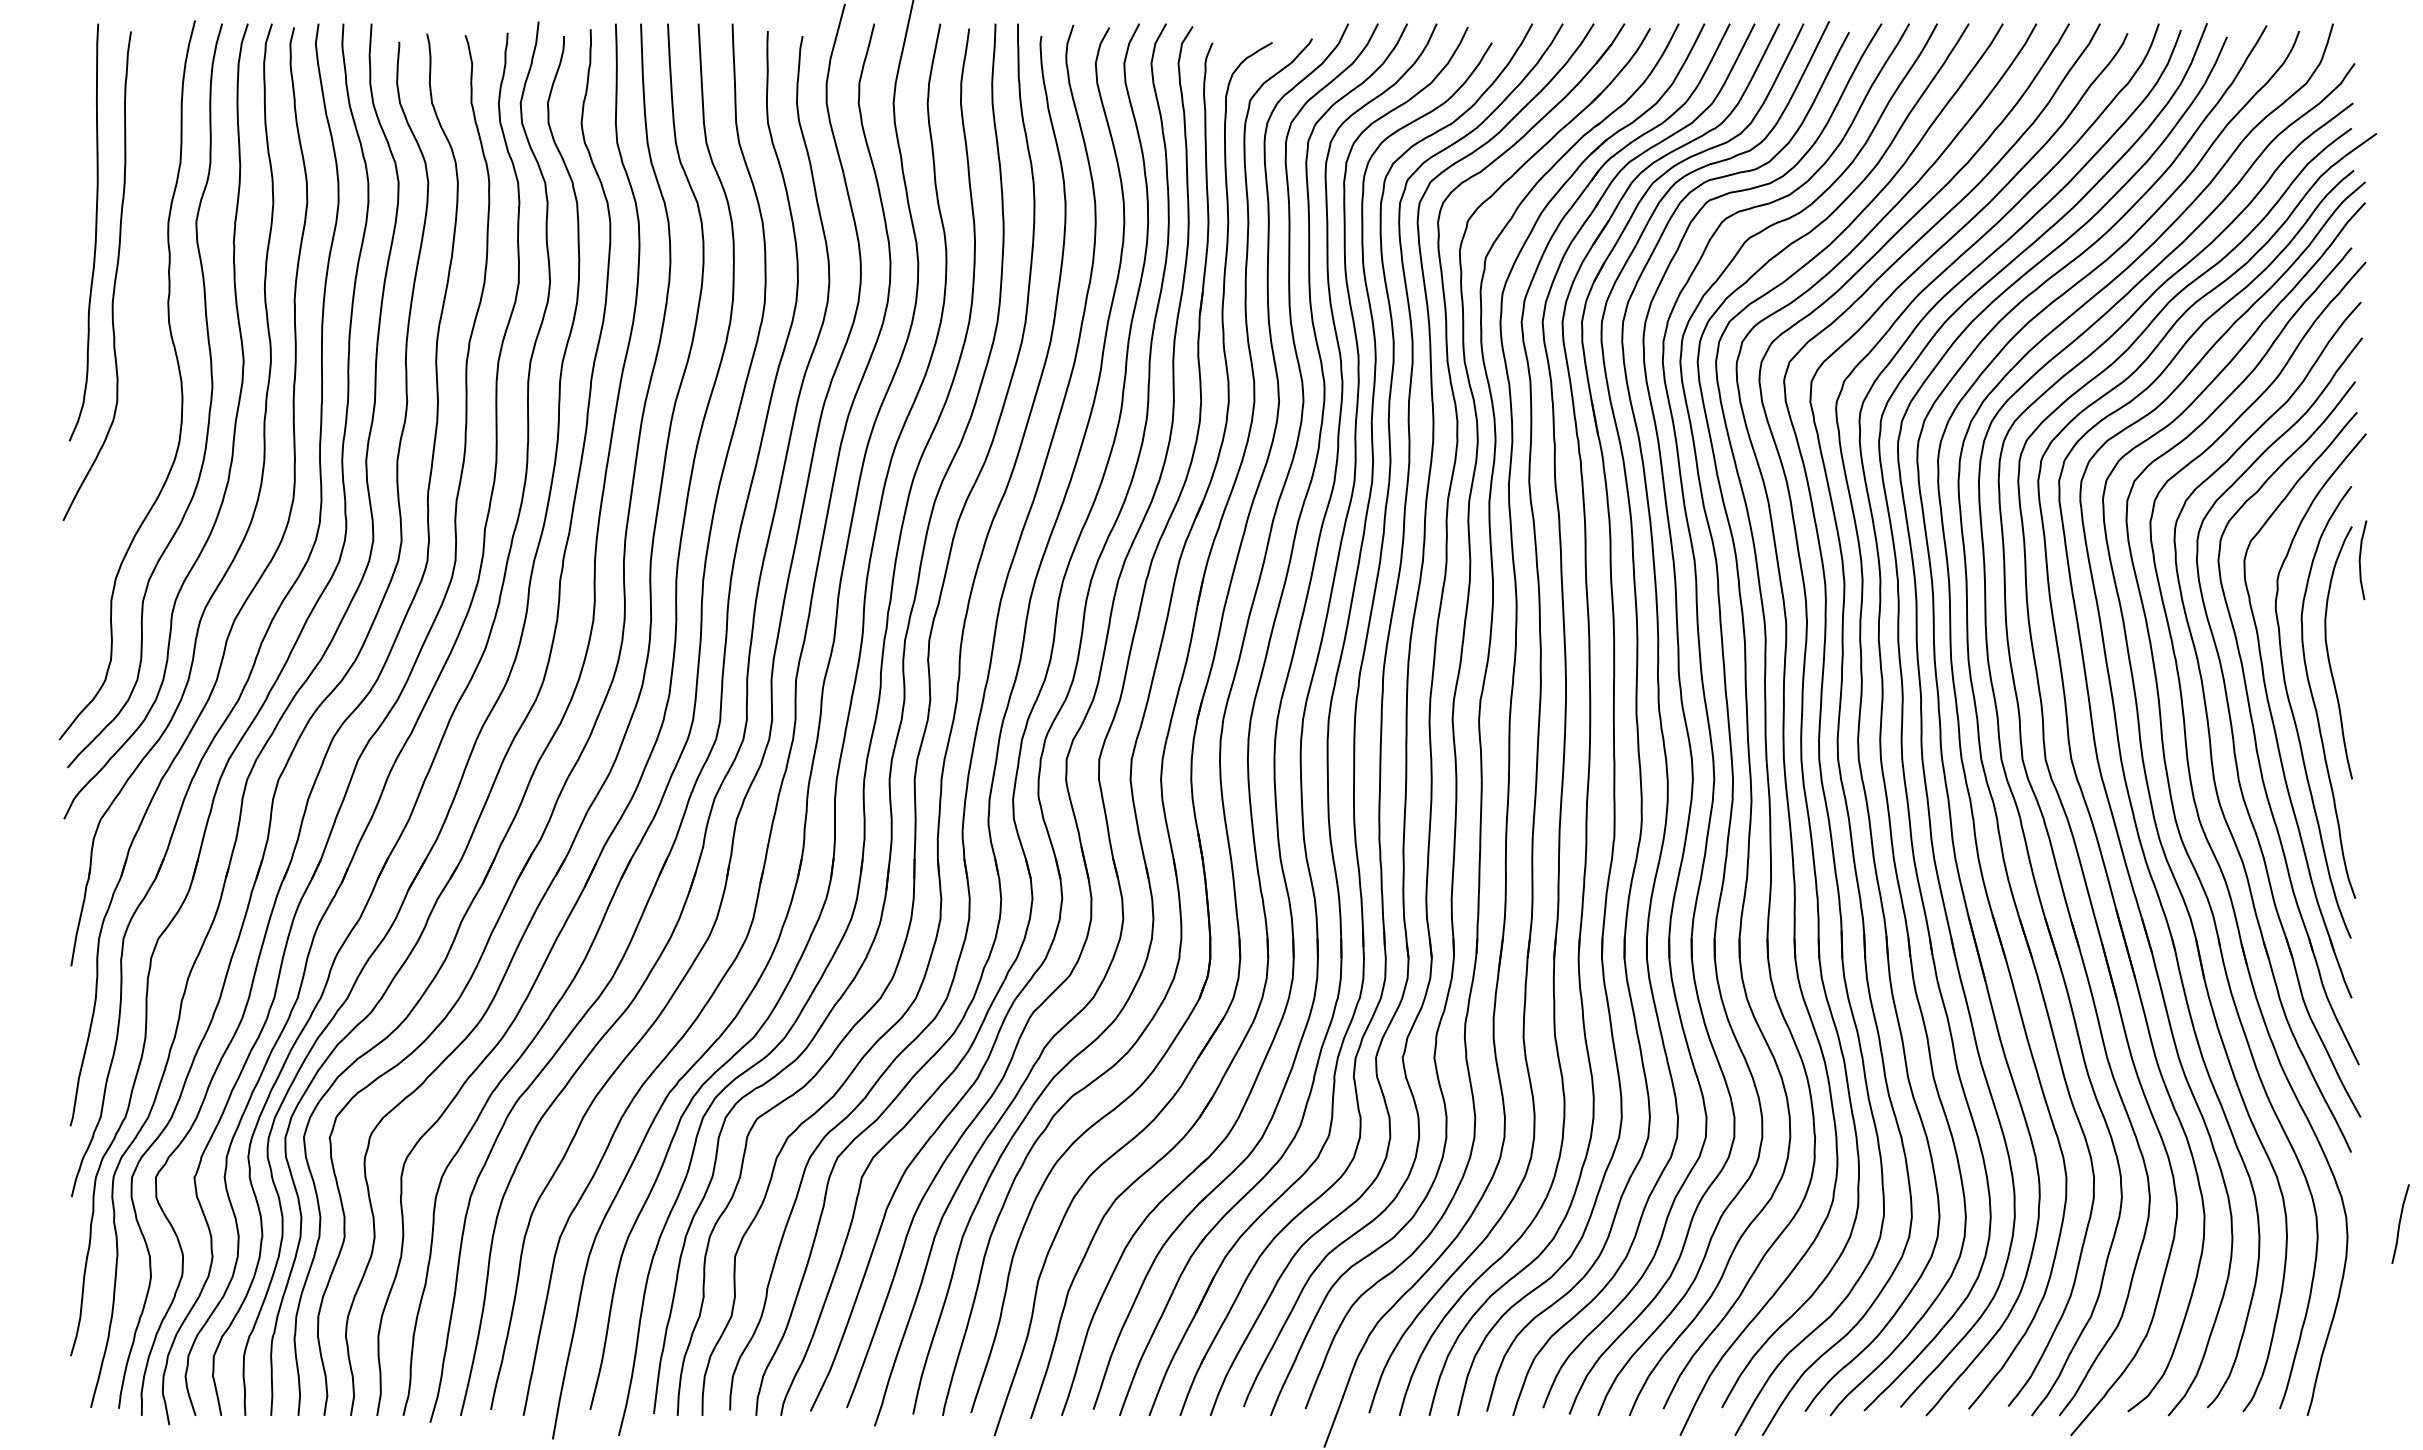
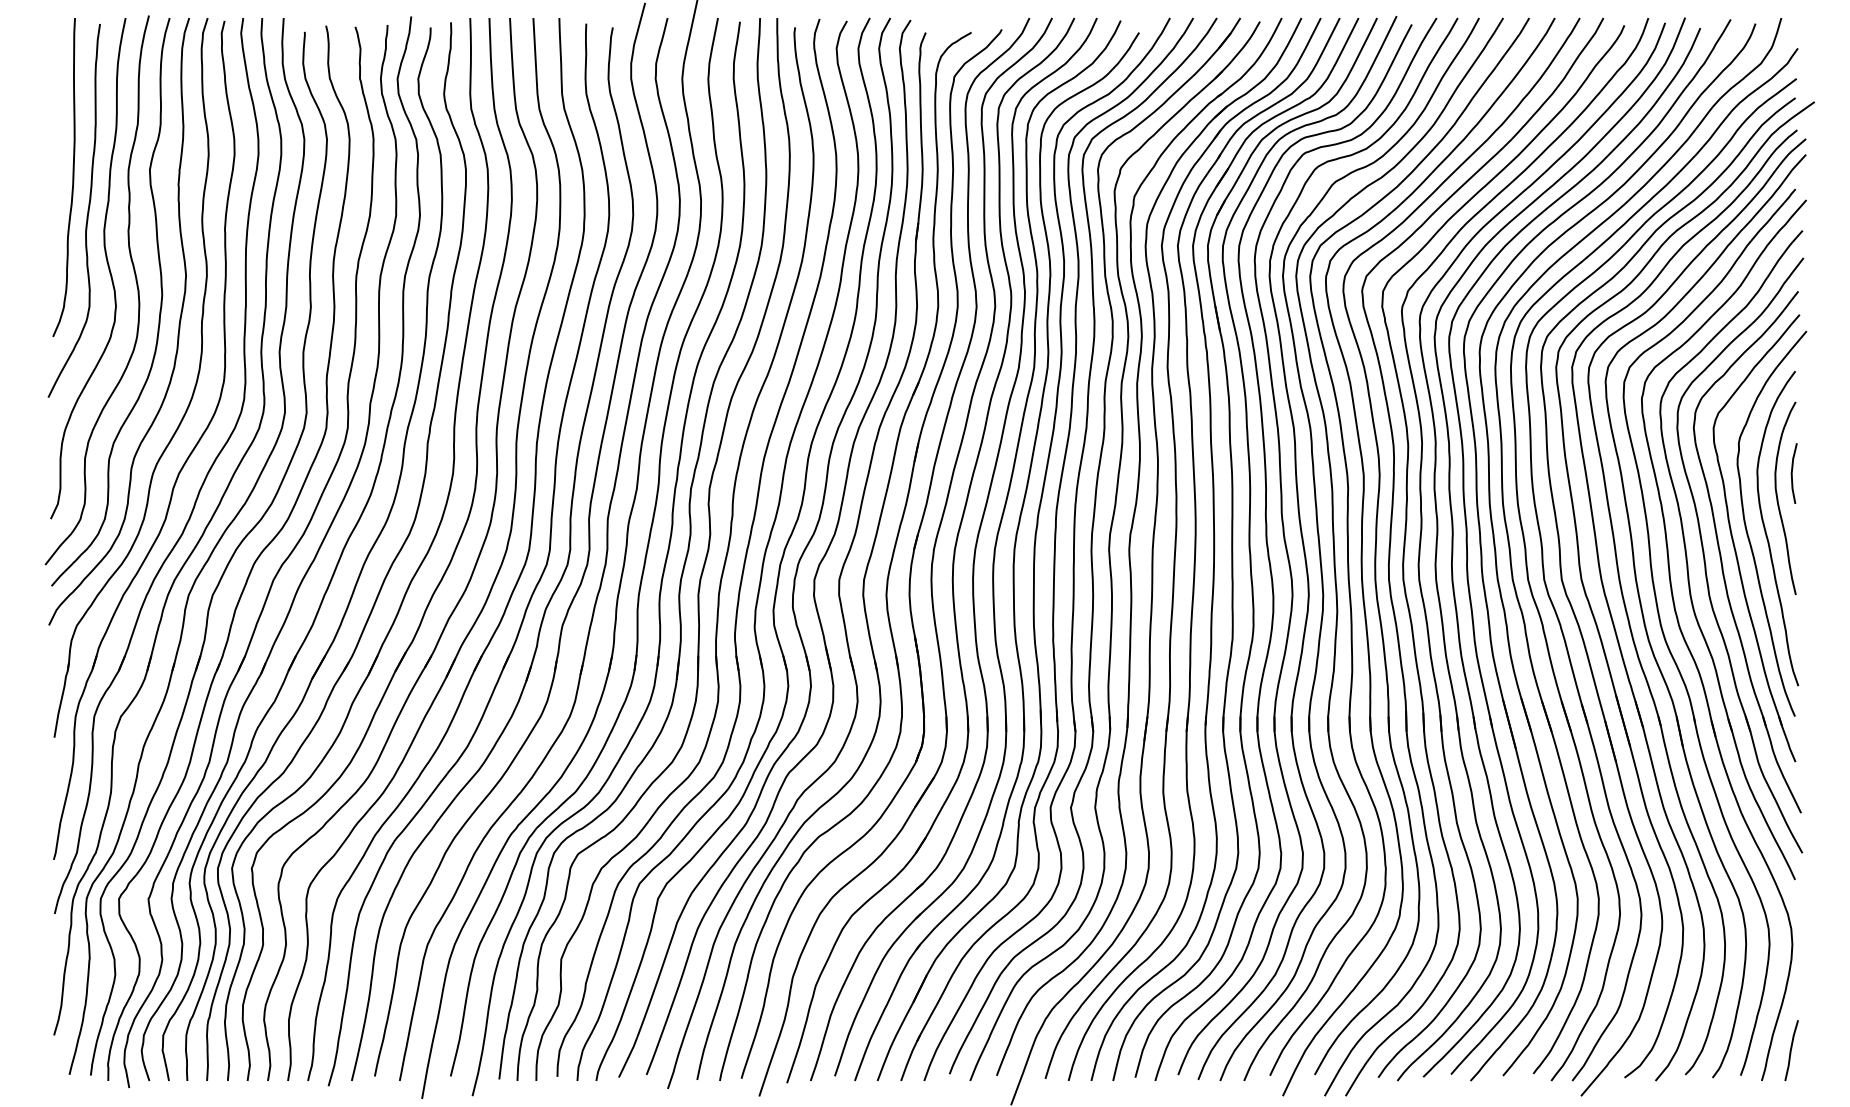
curve: (140, 346) -> (107, 264), added
curve: (2360, 560) -> (1792, 473), moved
line: (2400, 1223) -> (1791, 1050), moved

